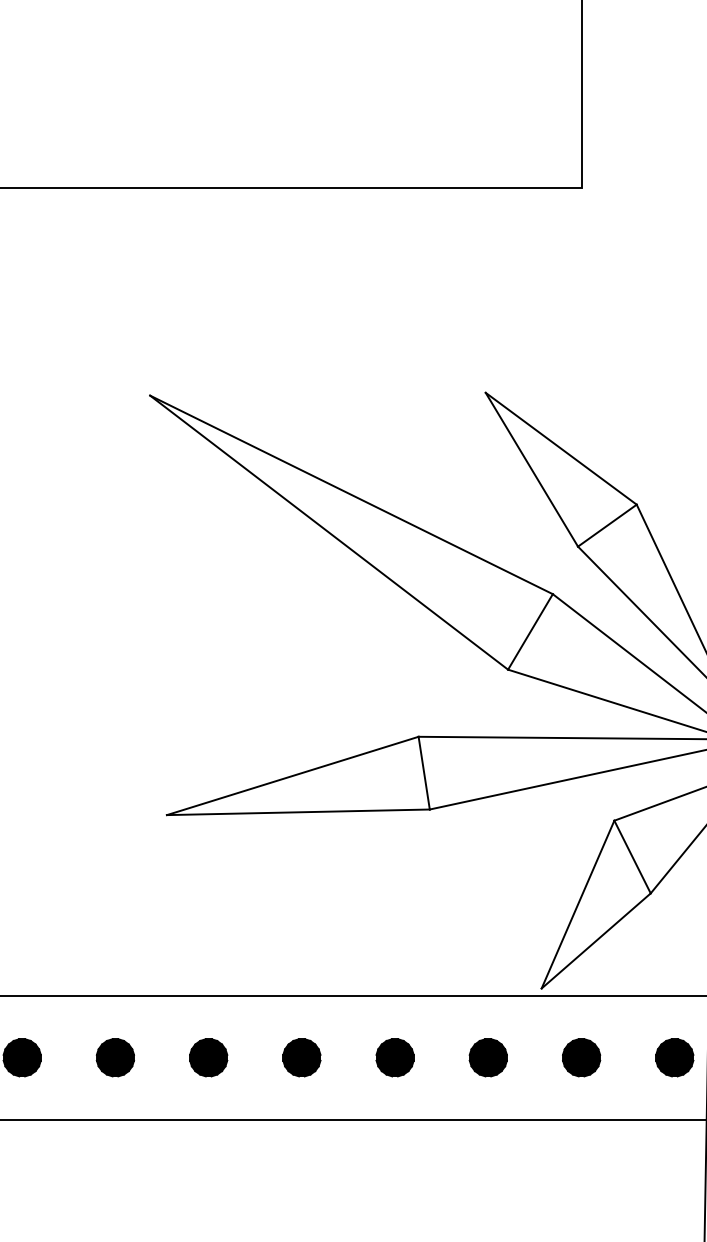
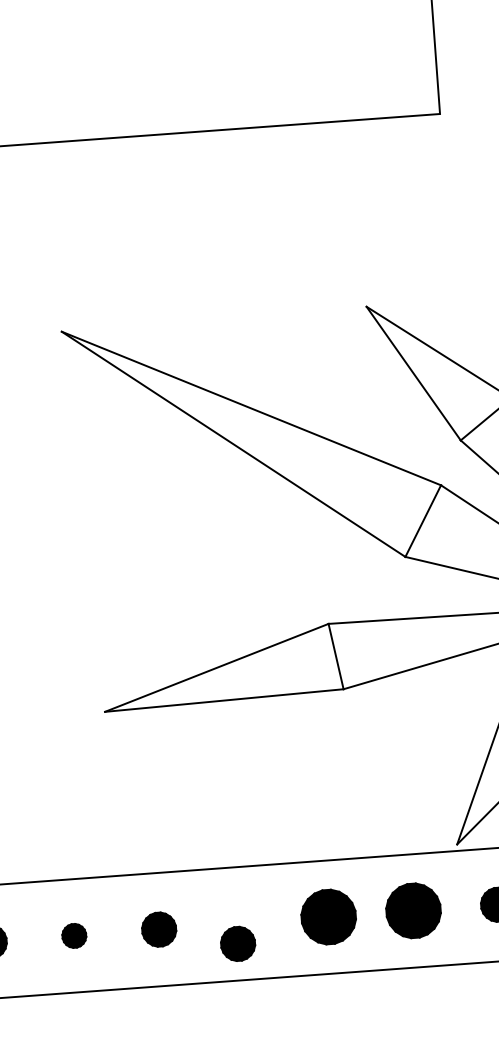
part: (114, 1057) -> (73, 935), size x0.7
part: (301, 1057) -> (237, 943), moved
part: (394, 1057) -> (328, 916), size x1.6
part: (487, 1057) -> (412, 910), size x1.6

